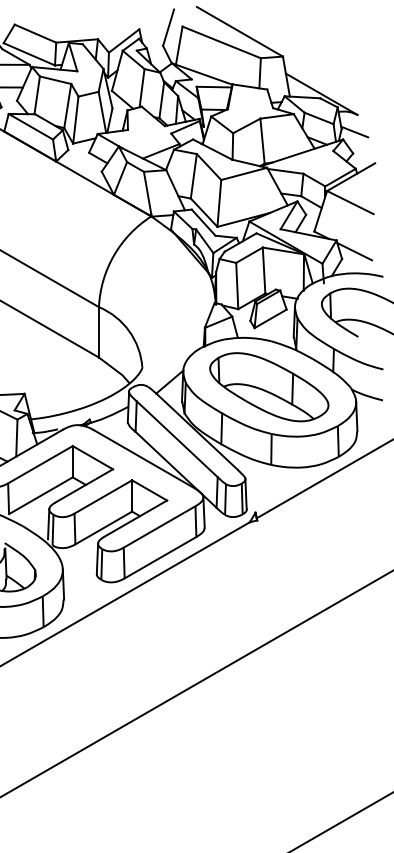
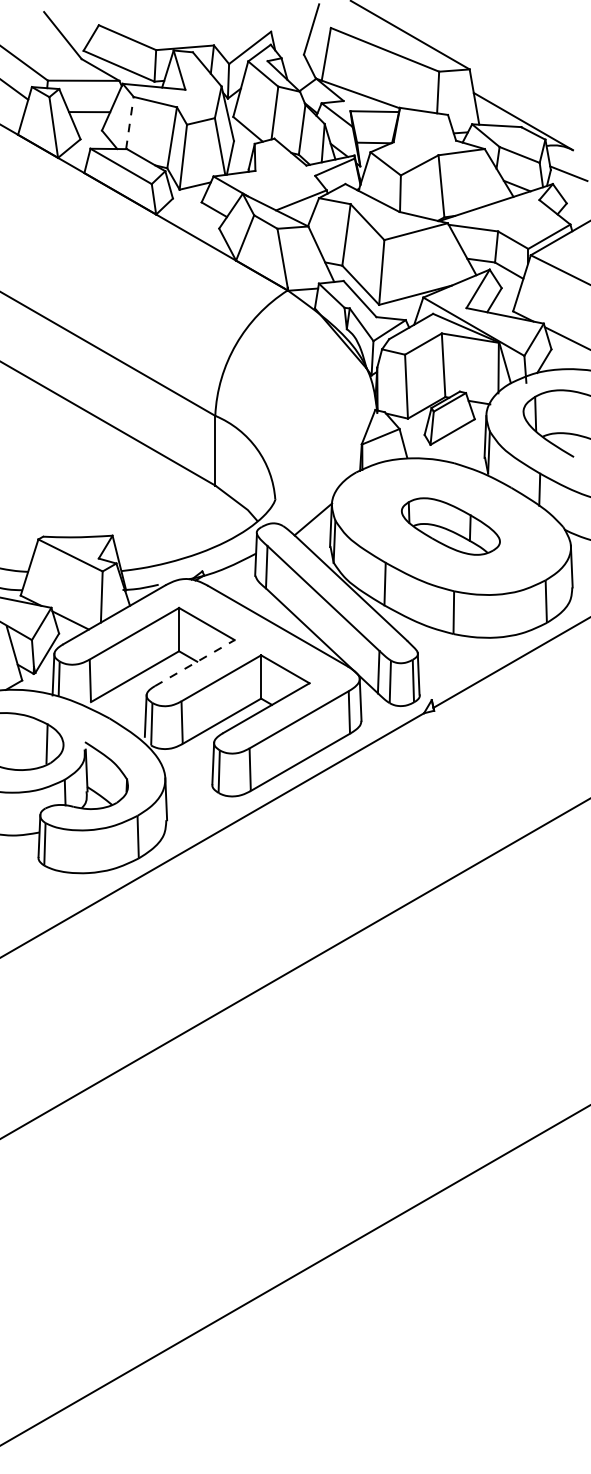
line: (36, 94) -> (129, 122), solid -> dashed
part: (269, 387) -> (450, 526), size x0.6
line: (83, 486) -> (194, 663), solid -> dashed

